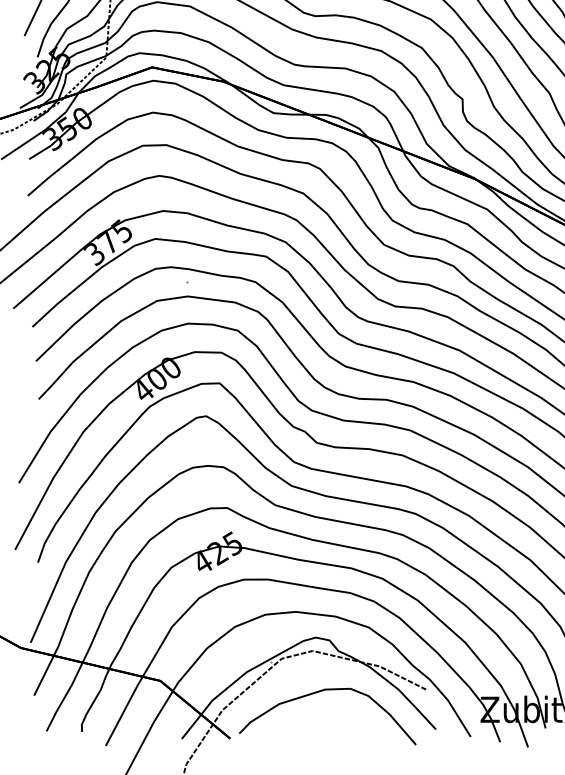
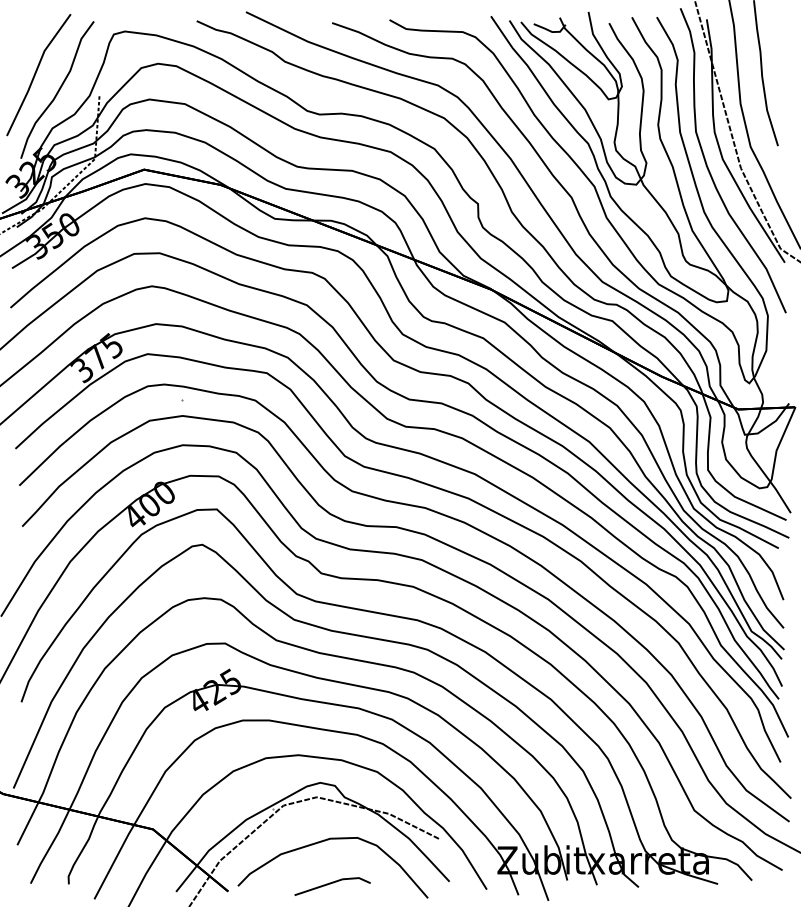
line: (325, 732) -> (330, 884), added

